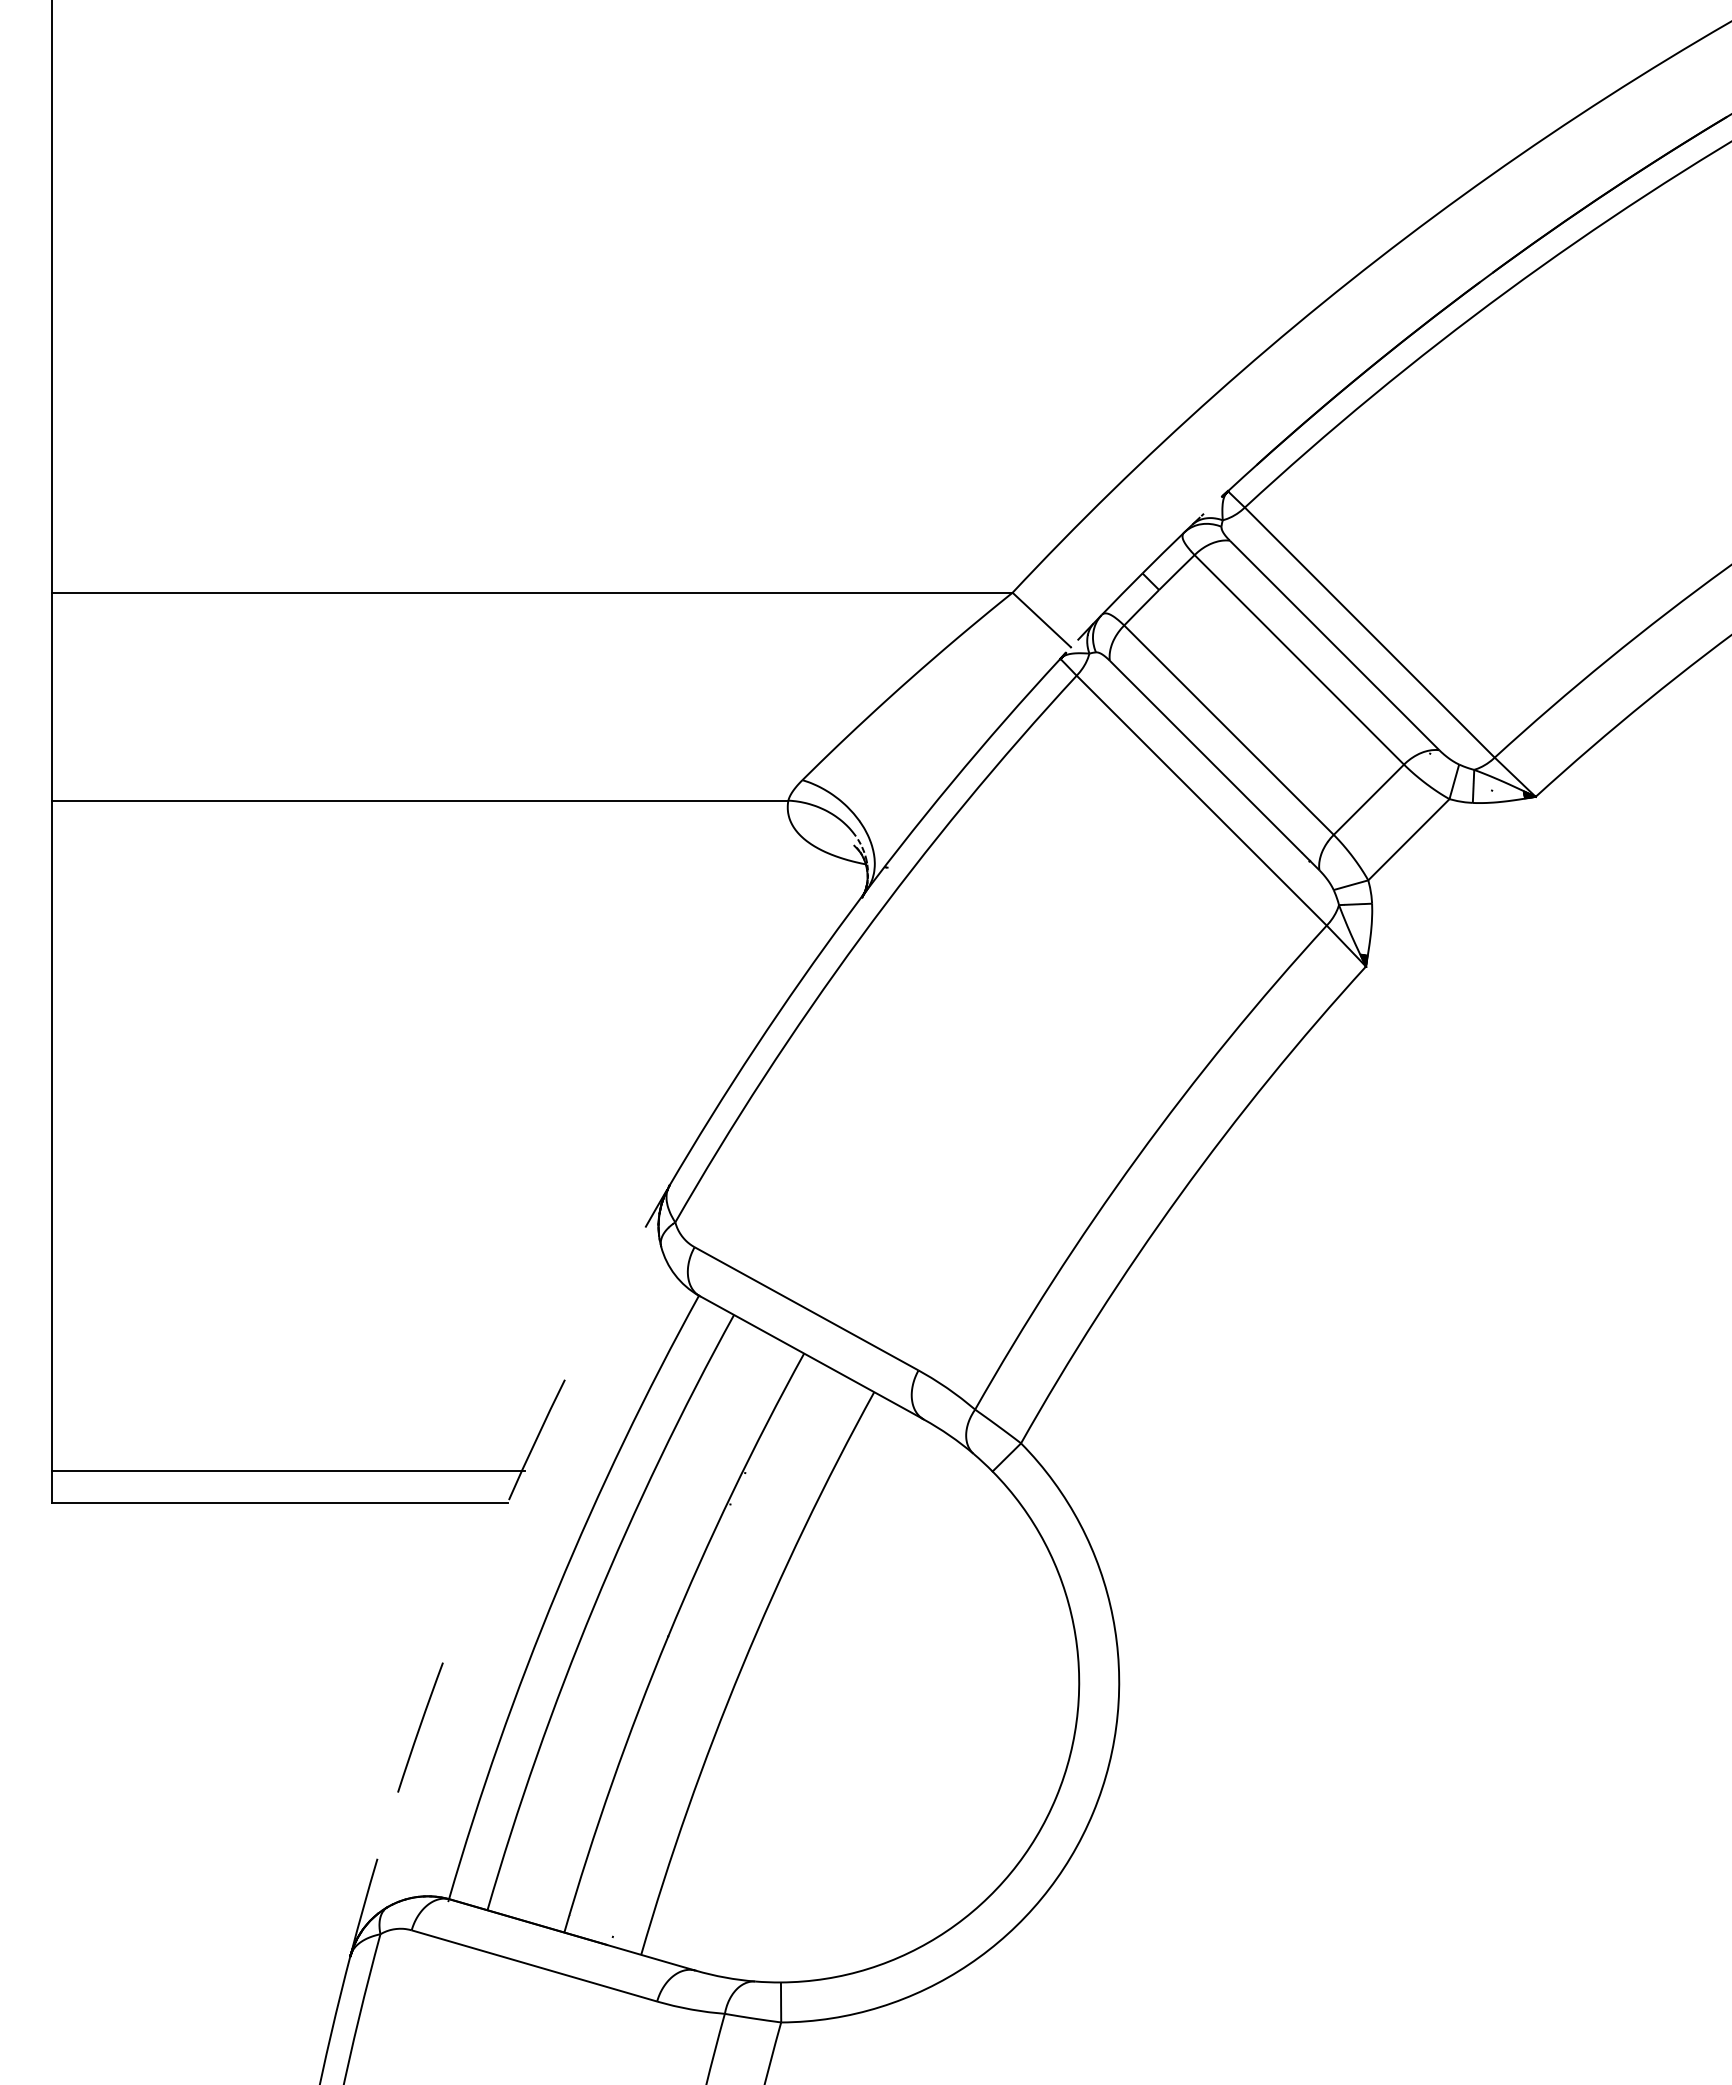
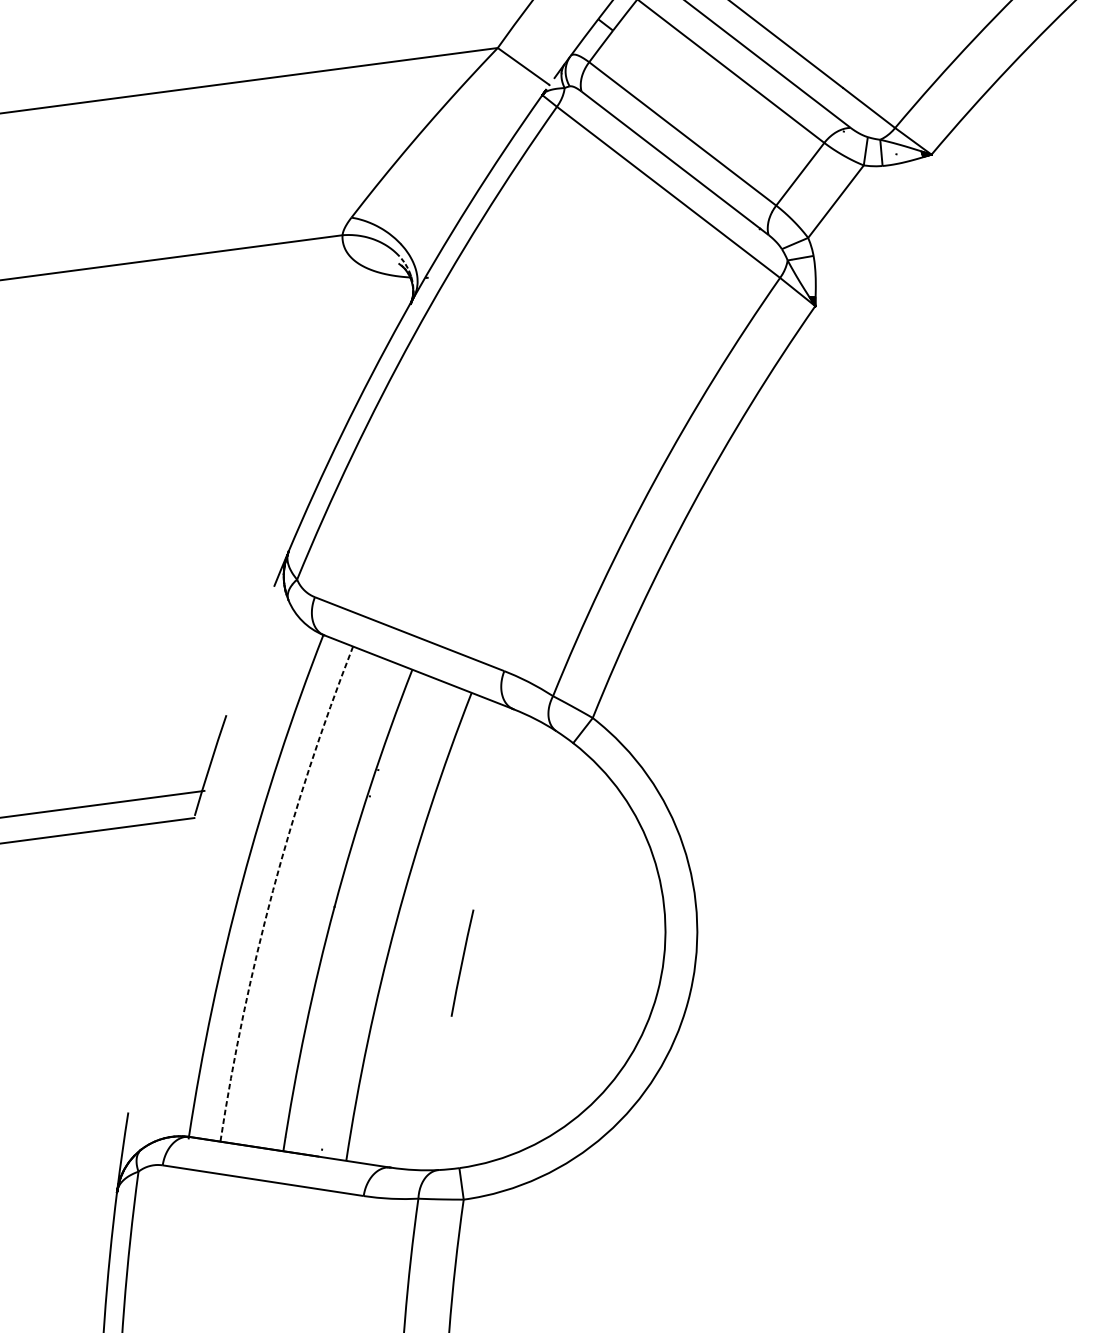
arc: (594, 1605) -> (273, 890), solid -> dashed
line: (420, 1727) -> (462, 963), moved

